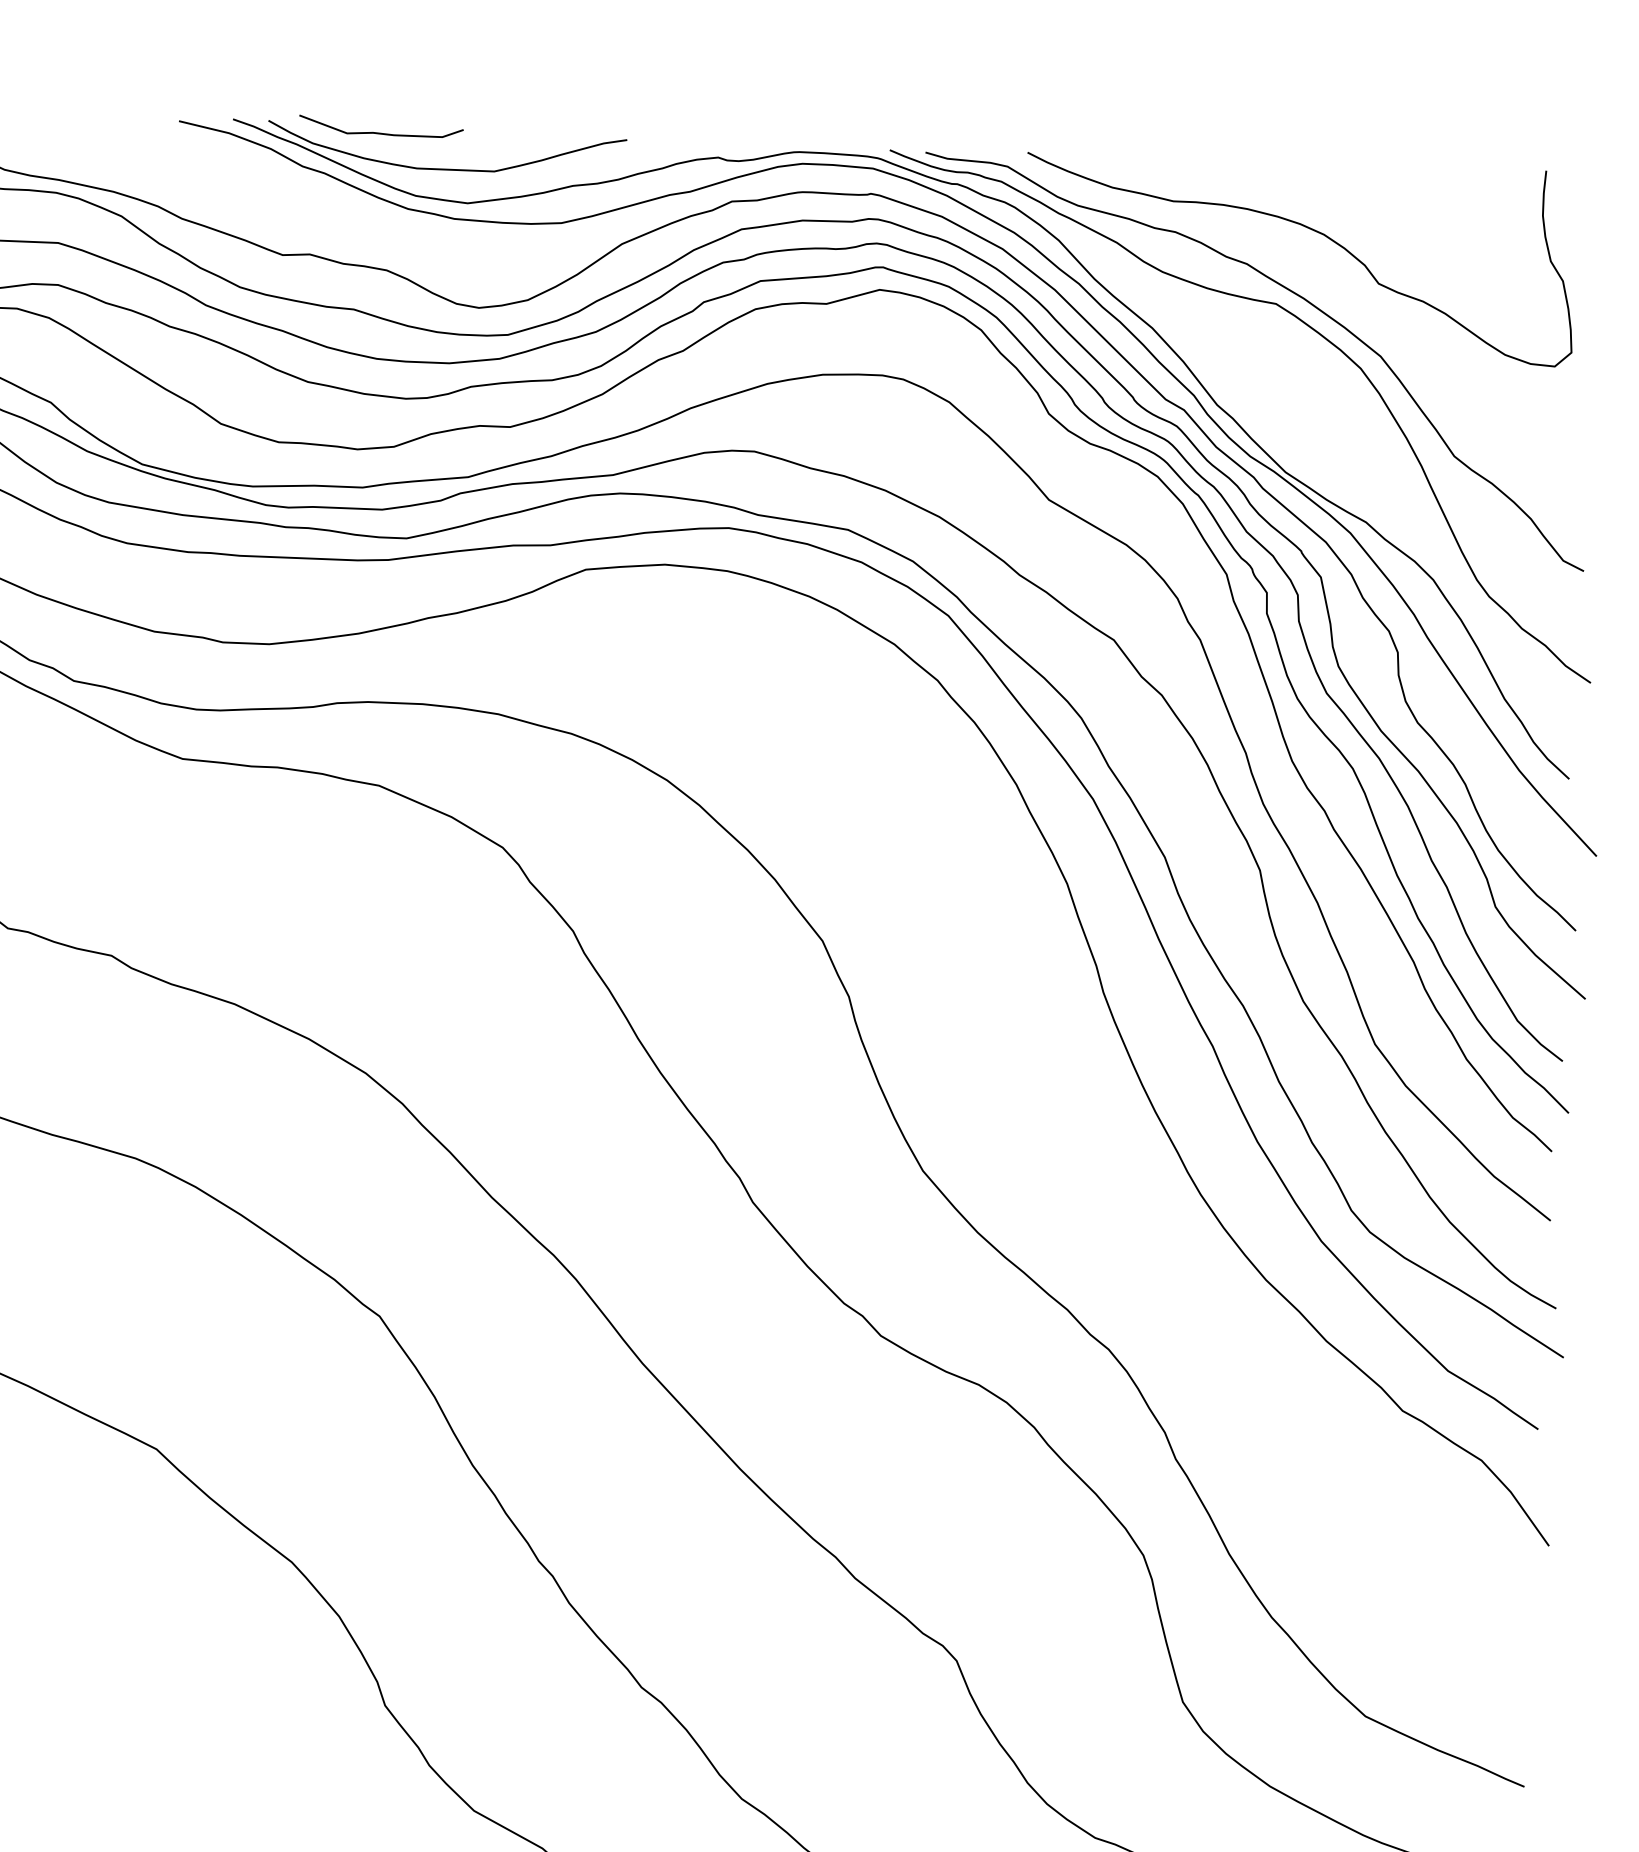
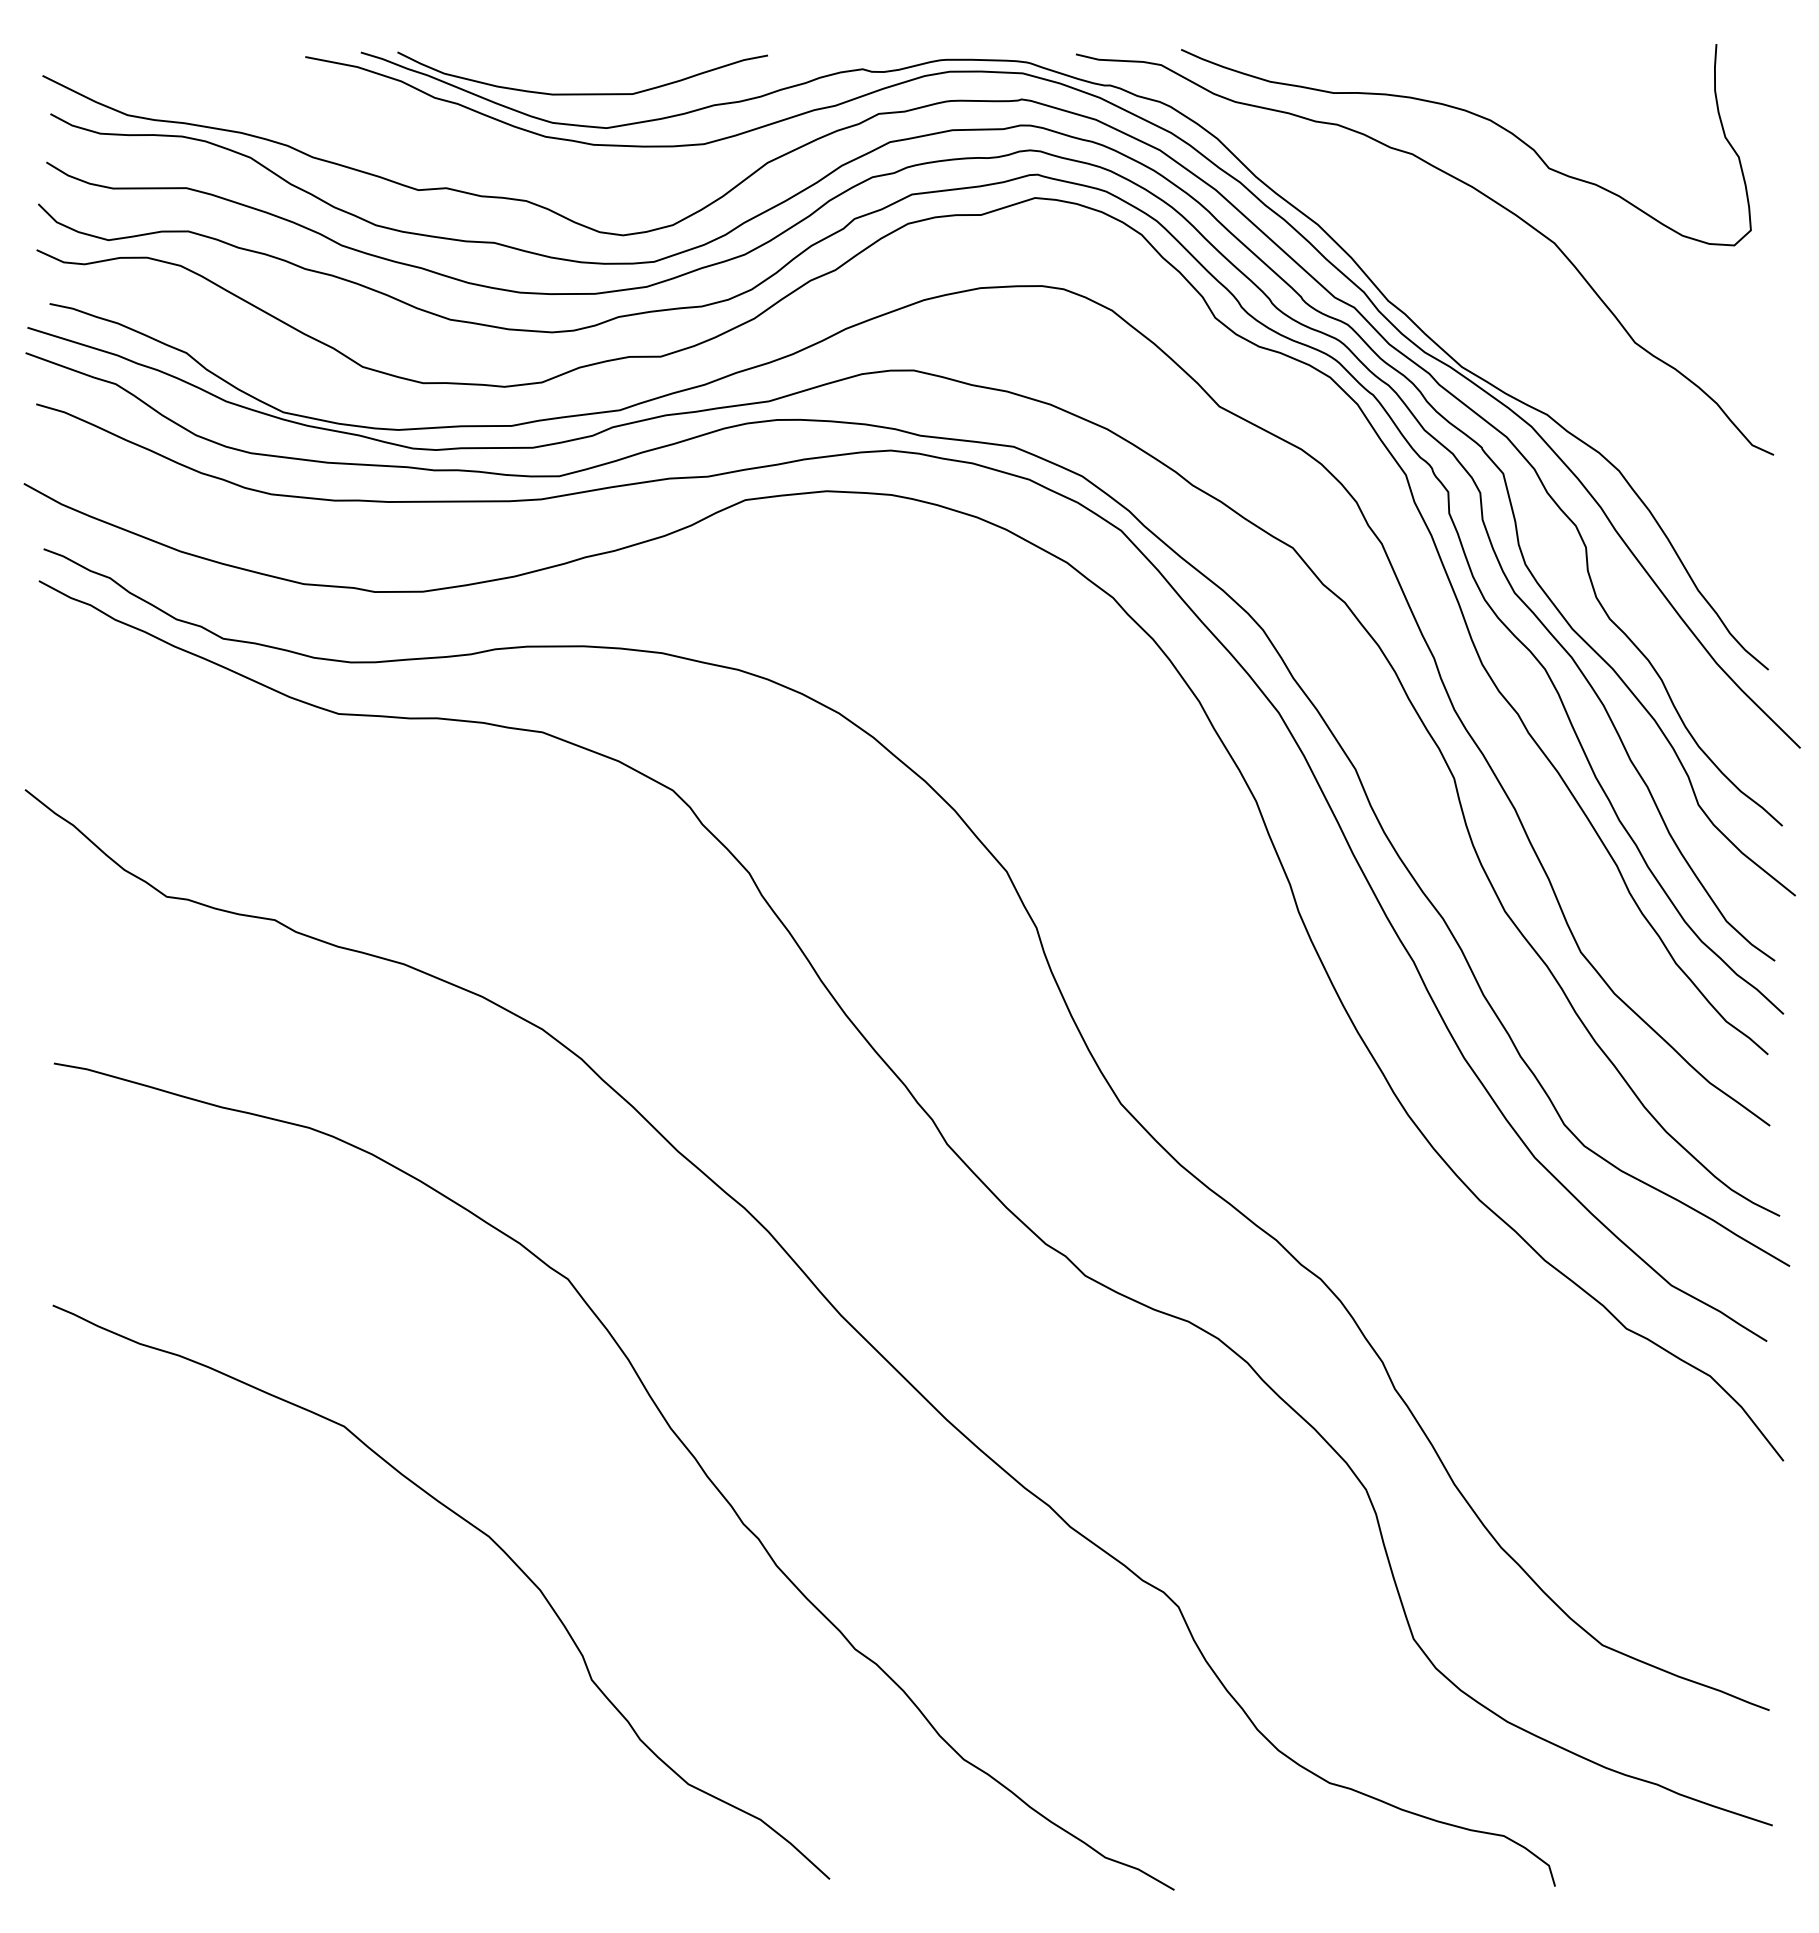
curve: (381, 132) -> (514, 59), removed
curve: (1307, 326) -> (1477, 215), removed

